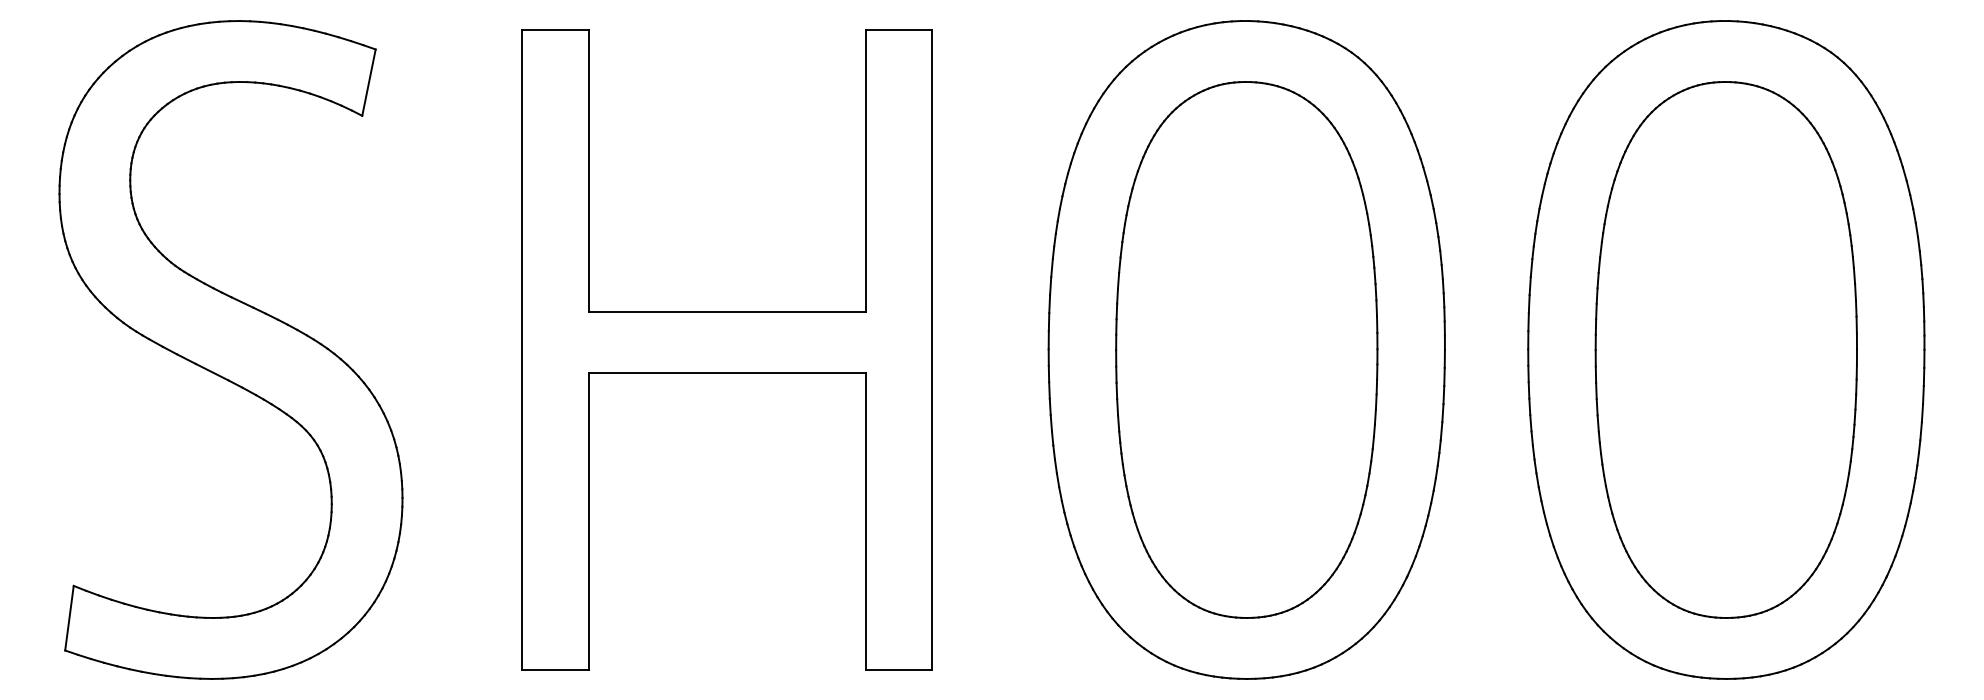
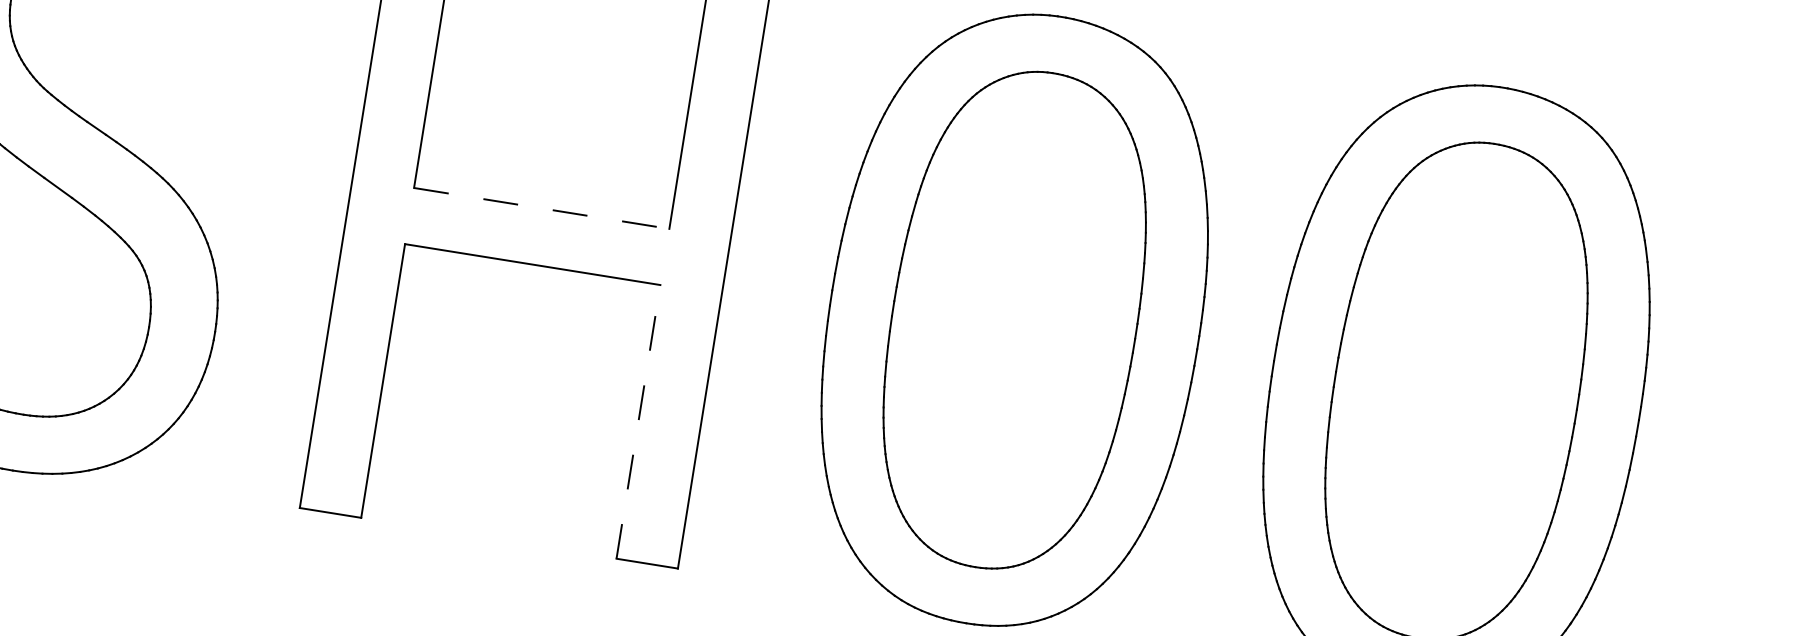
line: (727, 311) -> (542, 208), solid -> dashed
line: (865, 521) -> (638, 421), solid -> dashed

